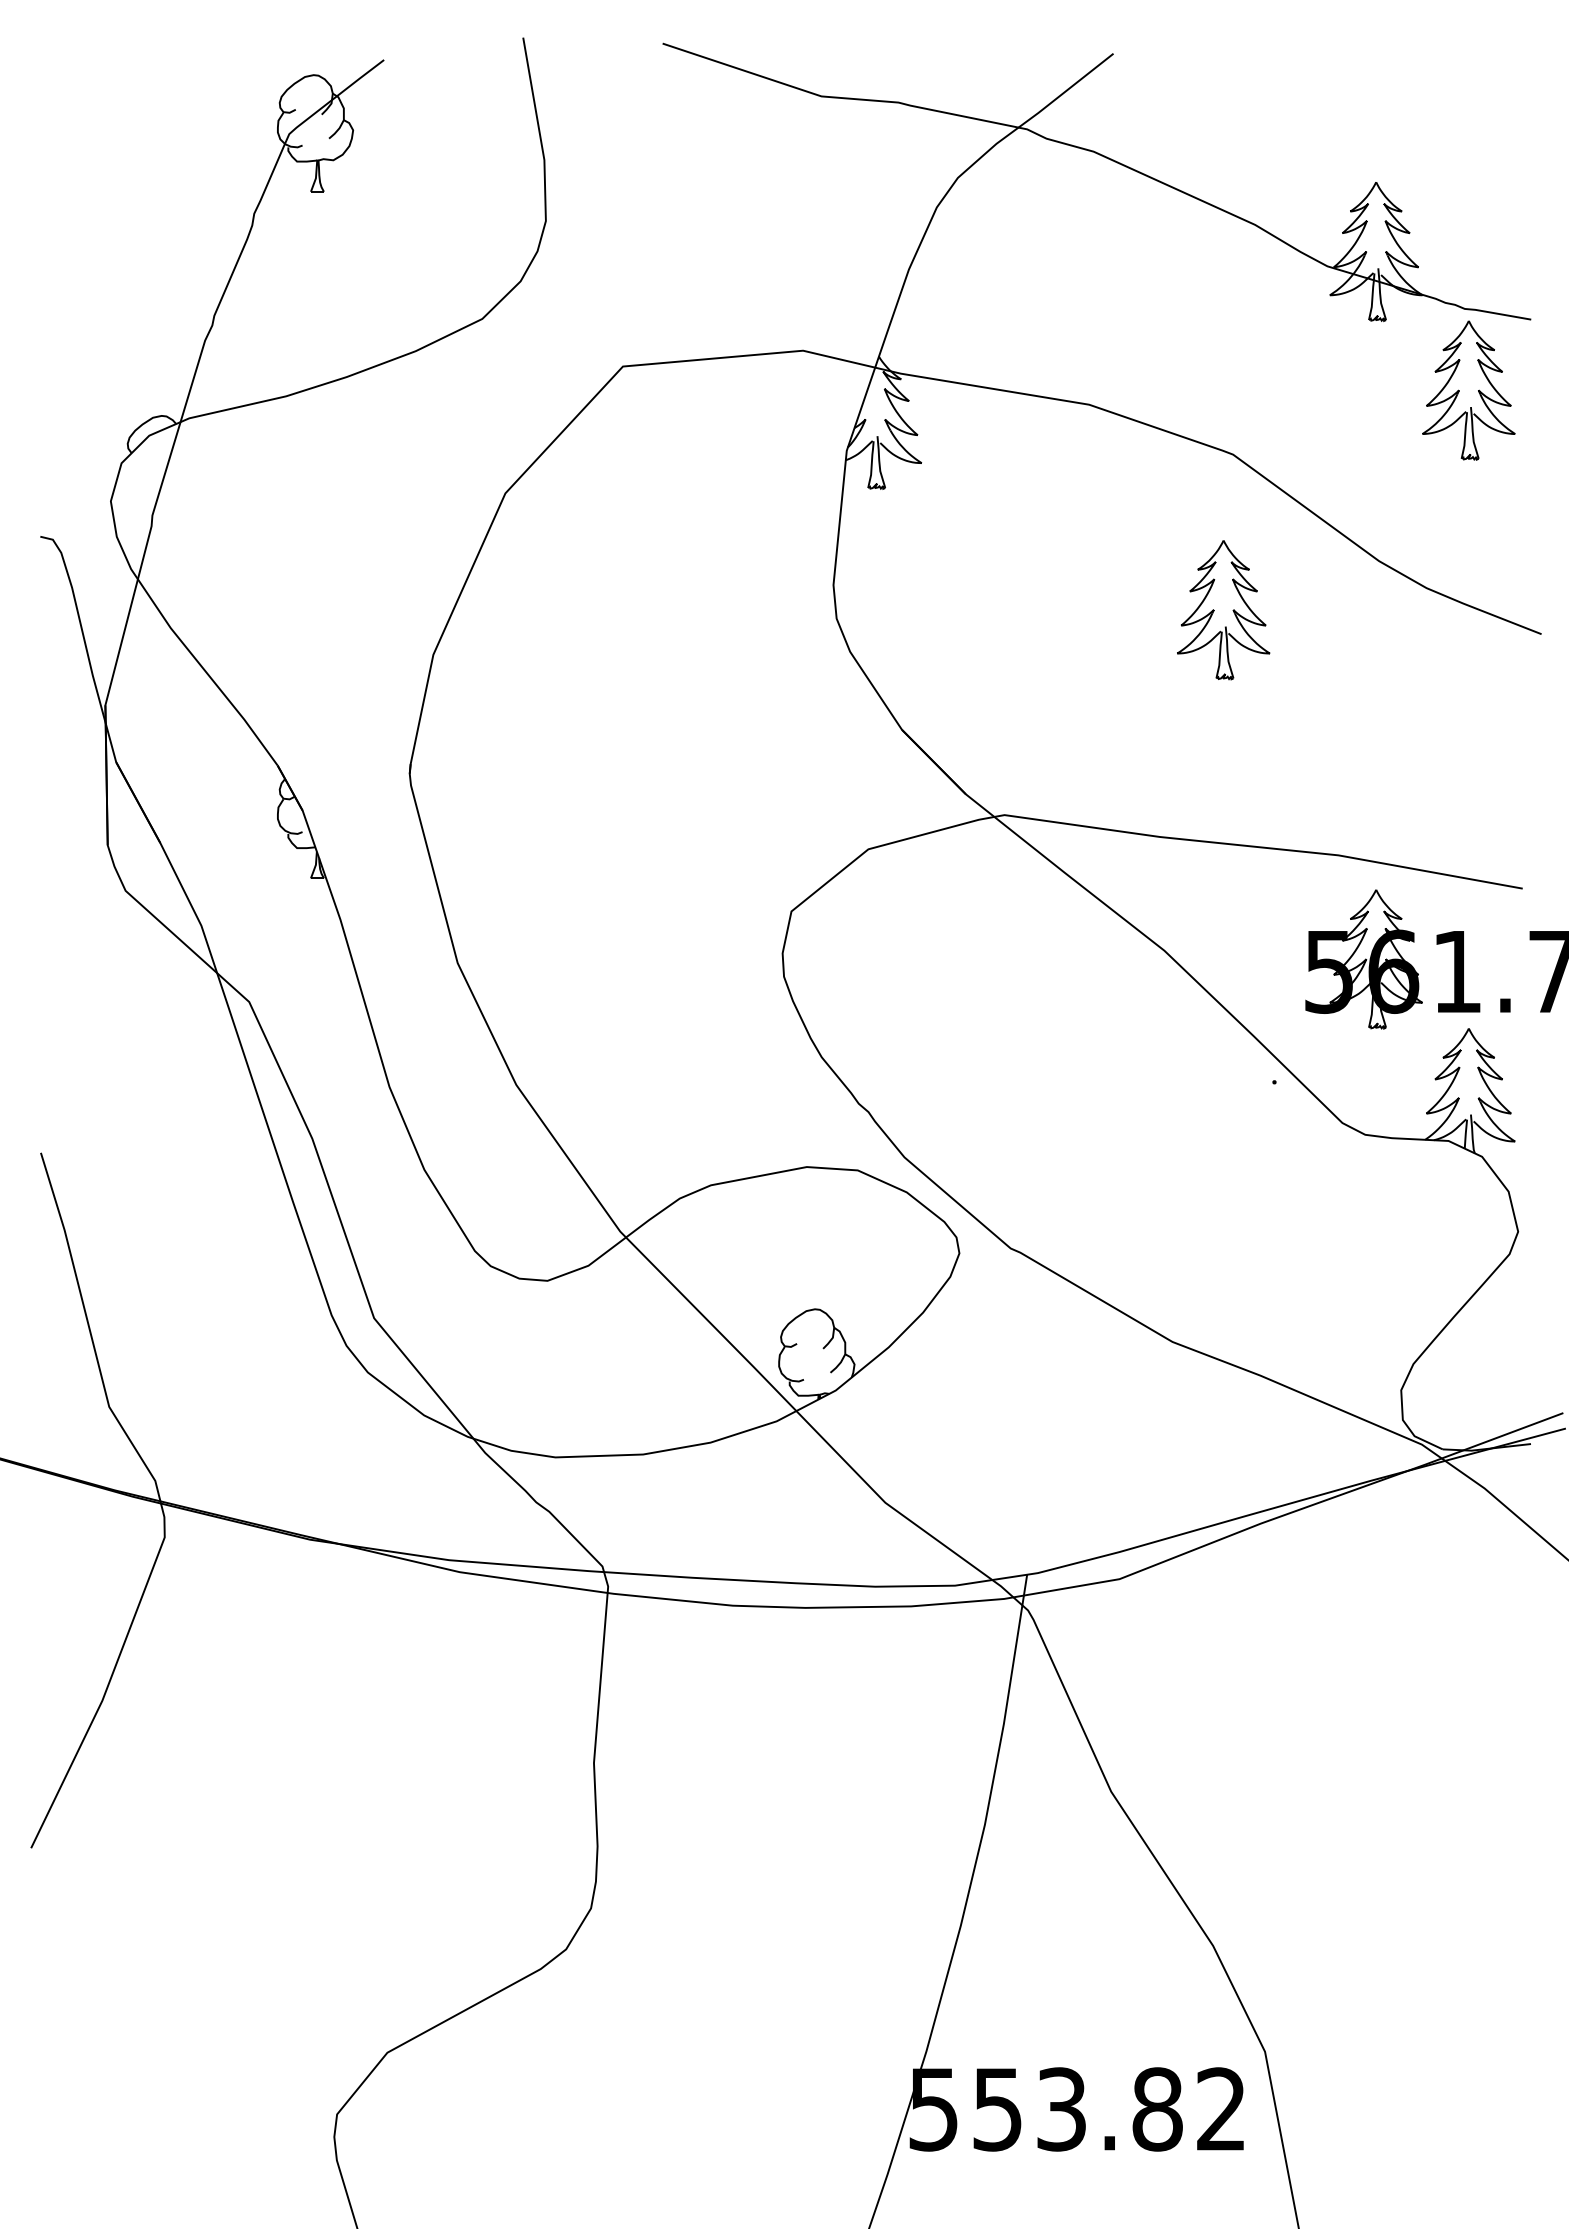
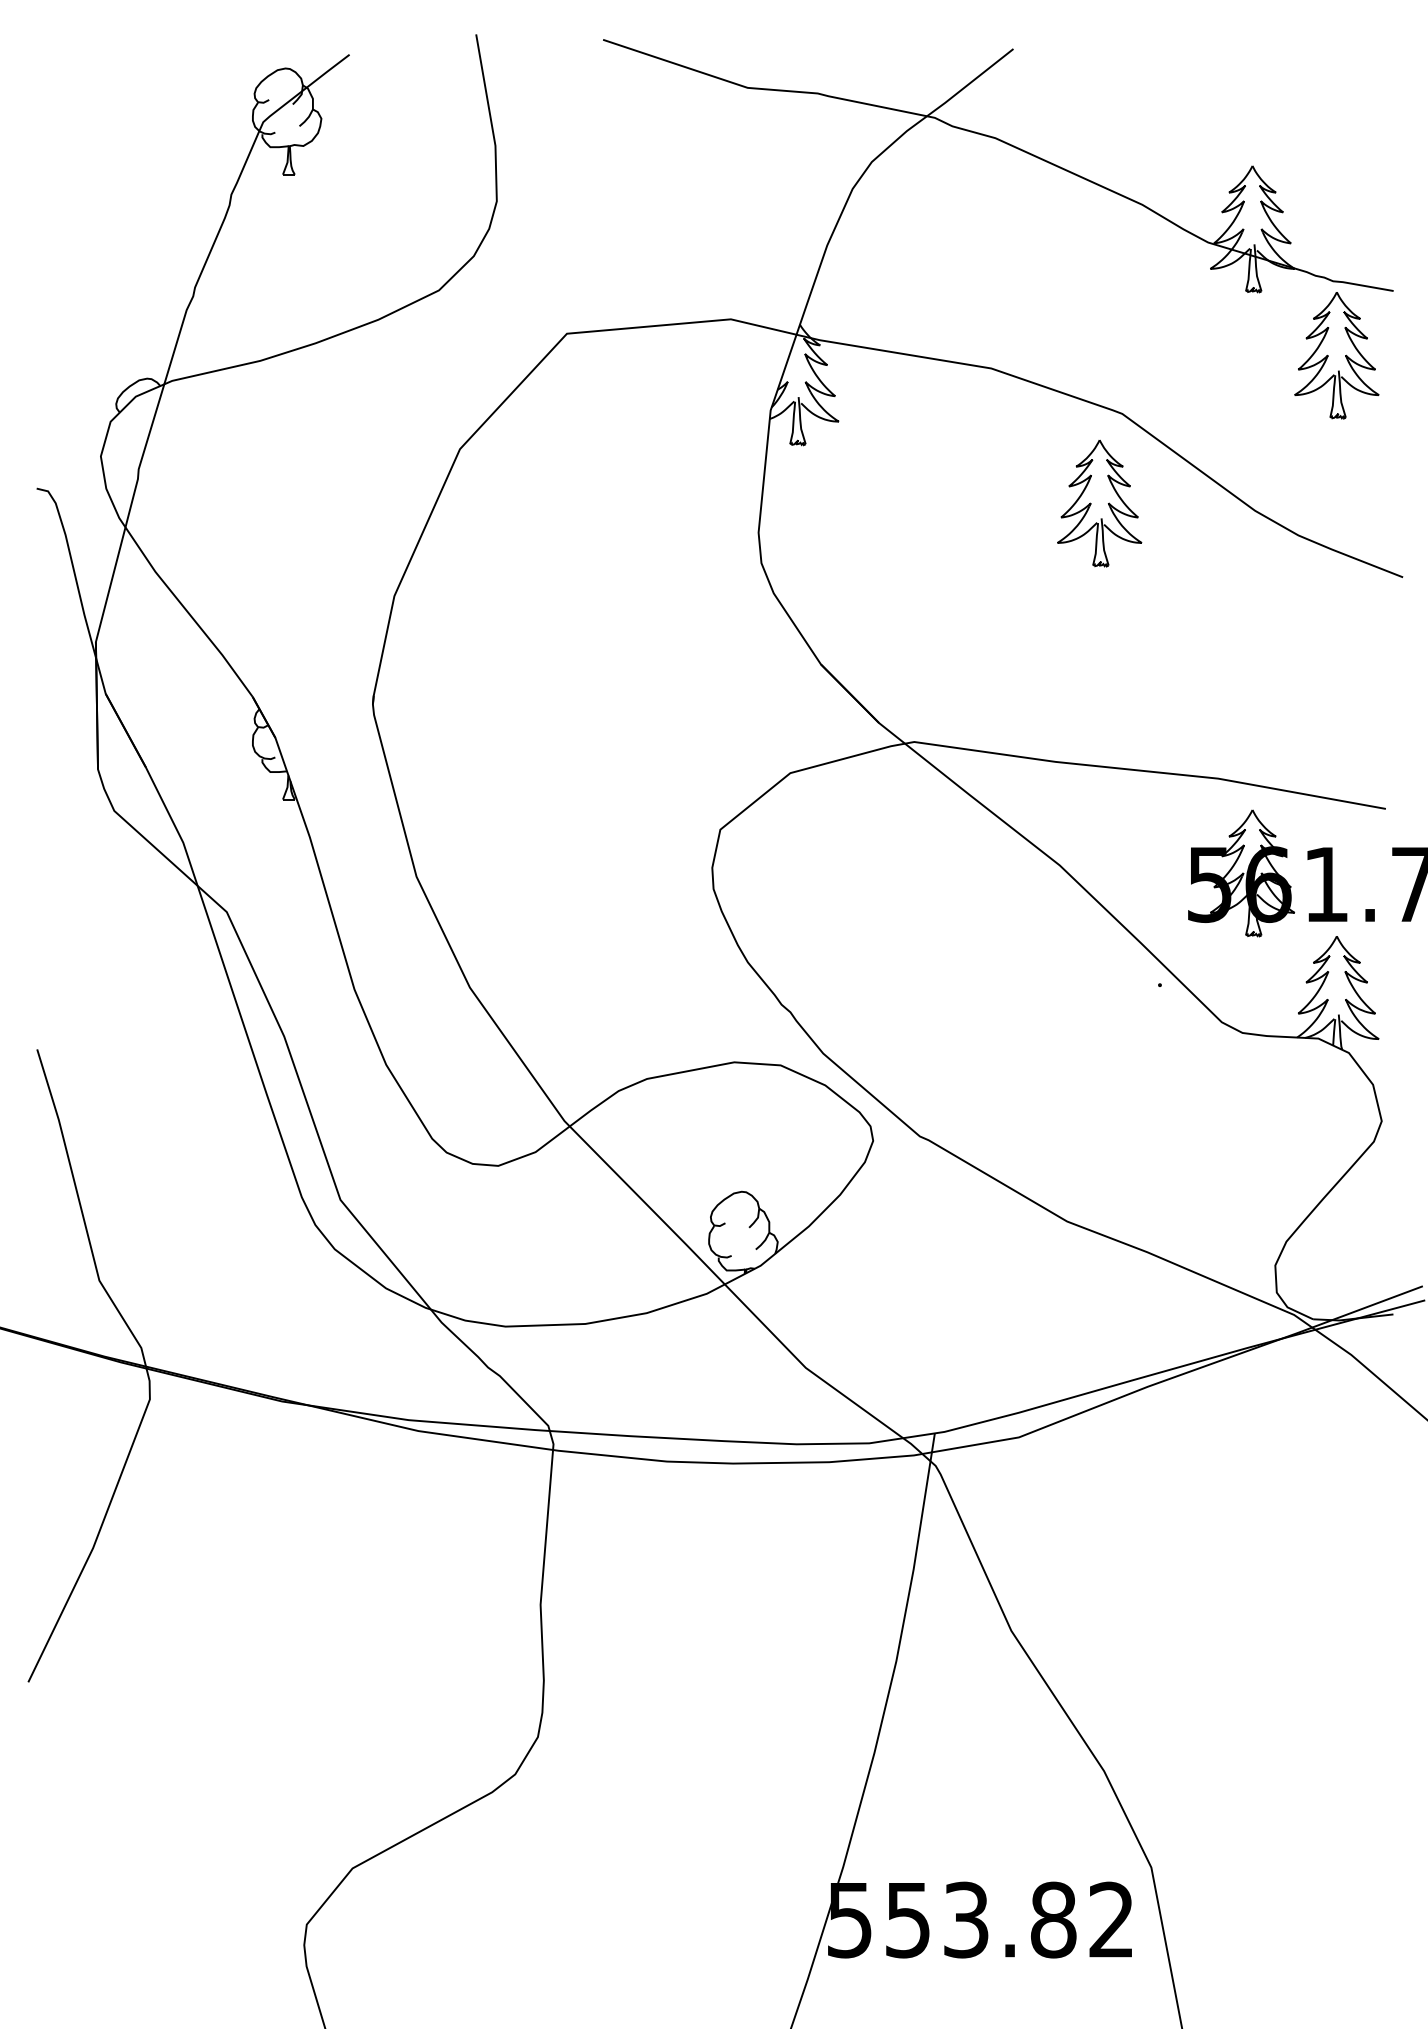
part: (1223, 610) -> (1099, 503), moved

